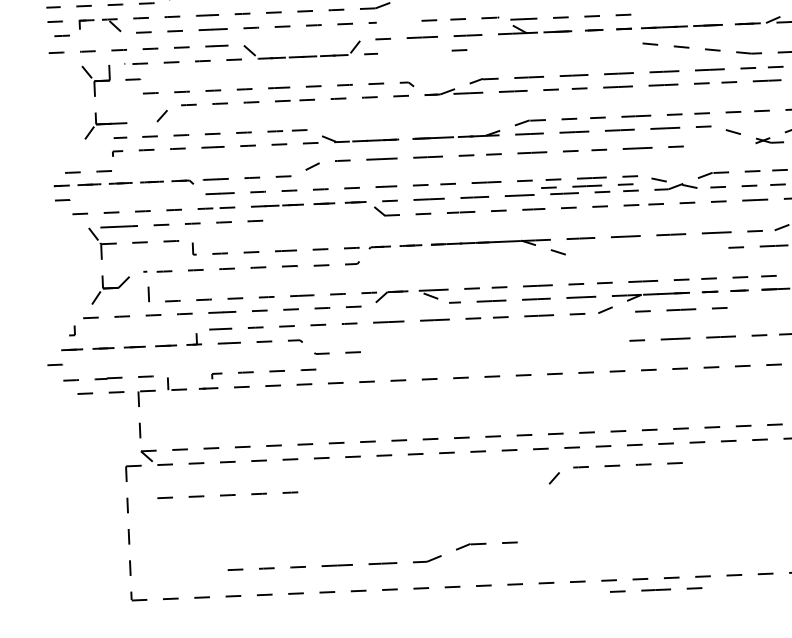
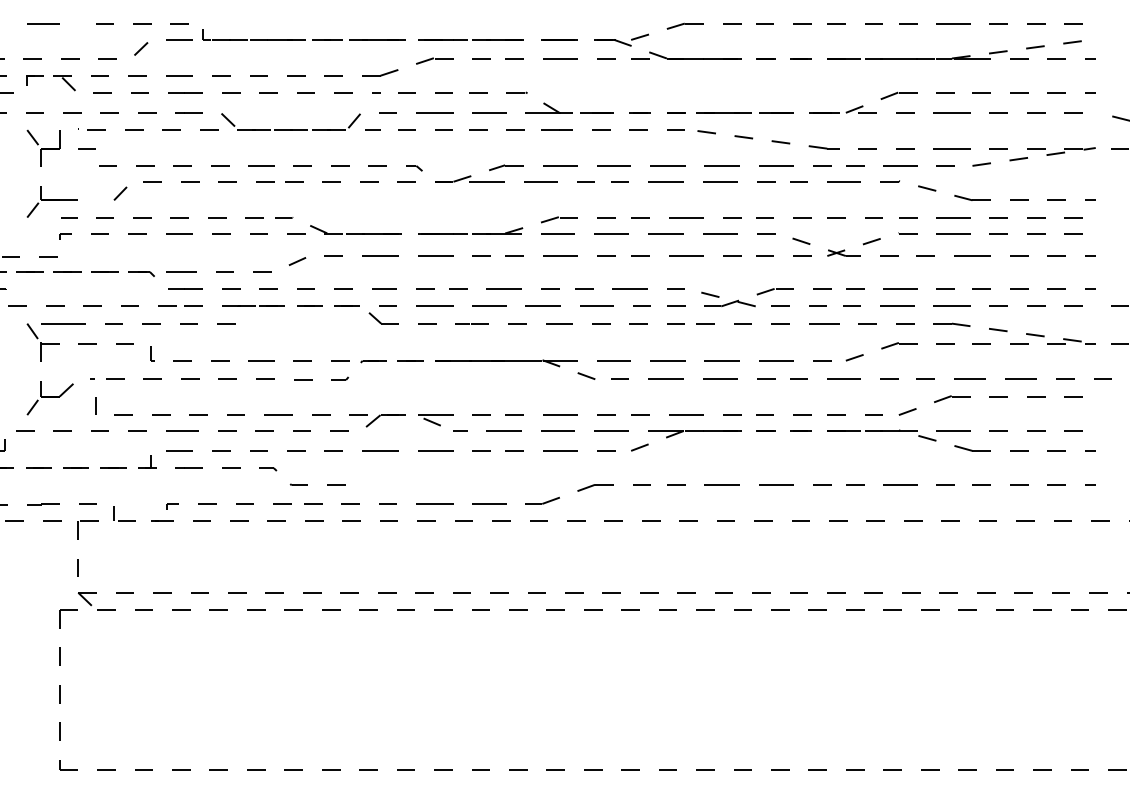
line: (568, 16) -> (610, 129), moved
line: (397, 21) -> (406, 92), added
line: (490, 48) -> (515, 129), added
line: (430, 51) -> (443, 129), added
line: (399, 52) -> (406, 129), added
line: (710, 144) -> (773, 255), added
line: (587, 186) -> (624, 298), removed
line: (639, 250) -> (683, 378), added
line: (681, 309) -> (730, 450), removed
curve: (615, 466) -> (643, 634), removed
curve: (227, 495) -> (179, 649), removed
part: (372, 563) -> (477, 503), moved
line: (656, 589) -> (686, 783), removed

